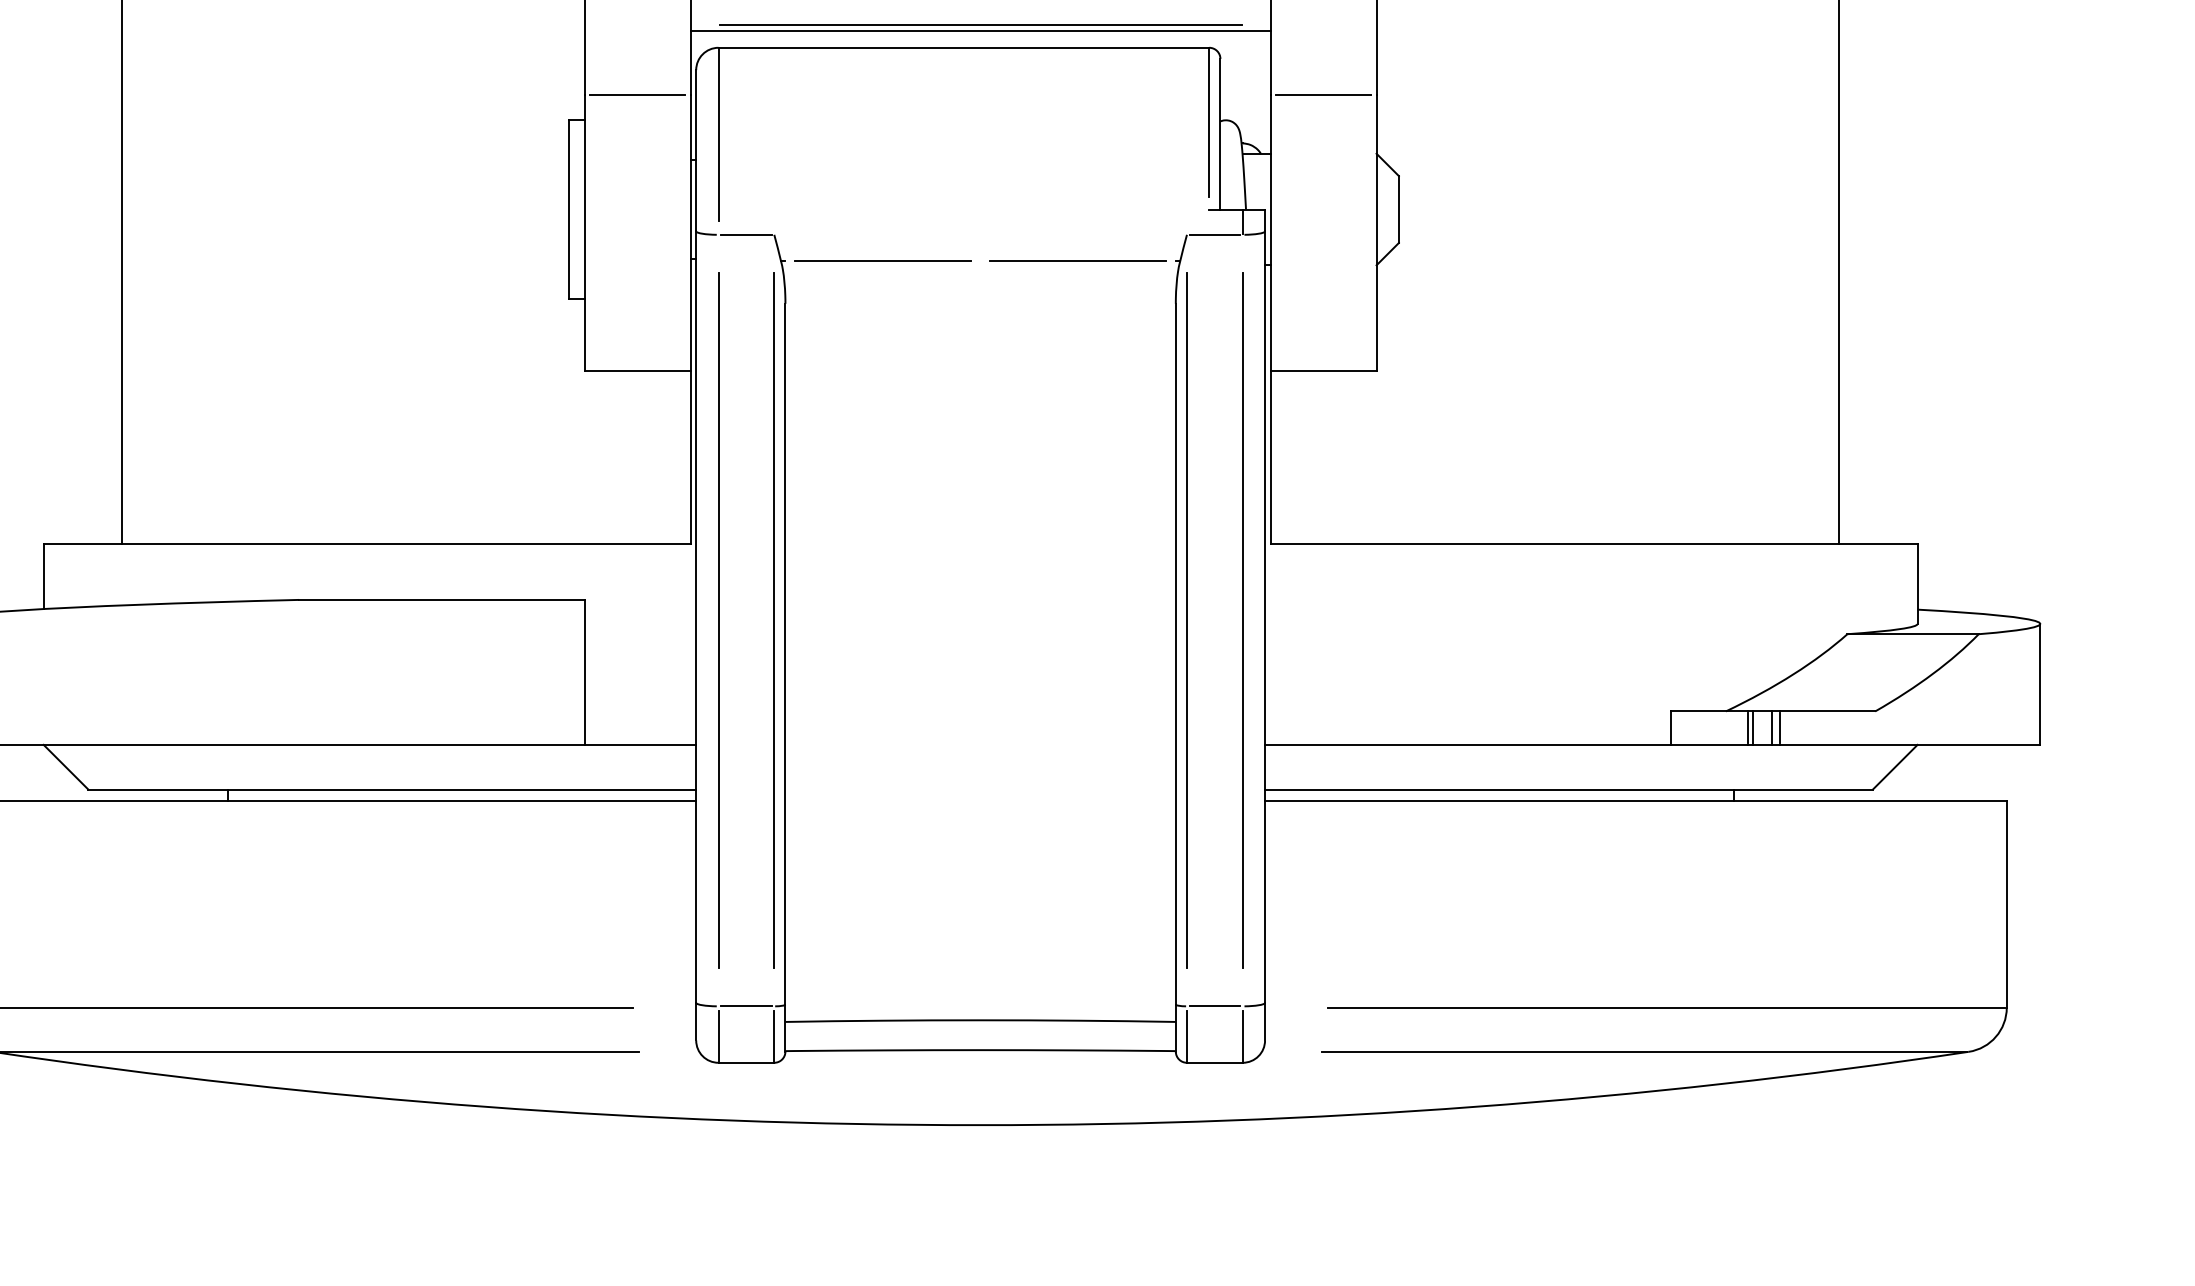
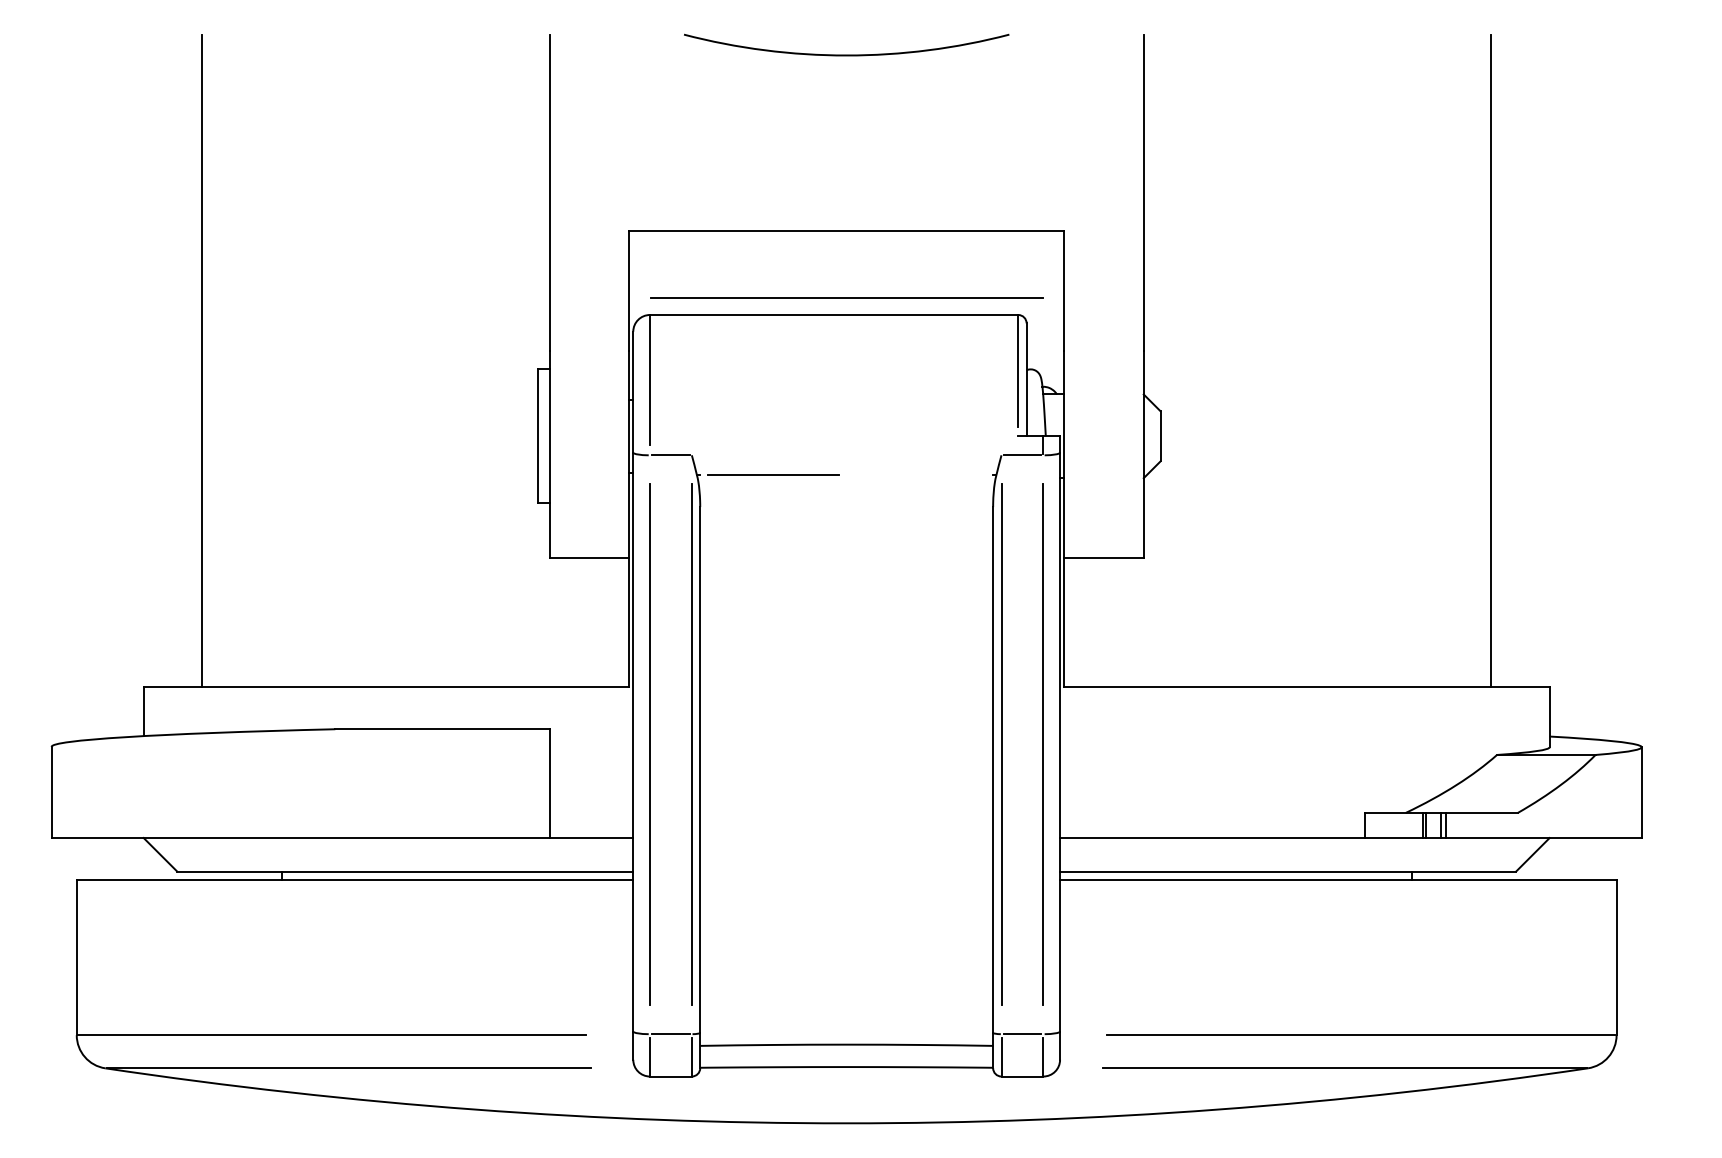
line: (980, 31) -> (846, 302), removed
line: (637, 95) -> (589, 350), removed
line: (1322, 95) -> (1103, 350), removed
line: (1077, 261) -> (919, 475), removed

